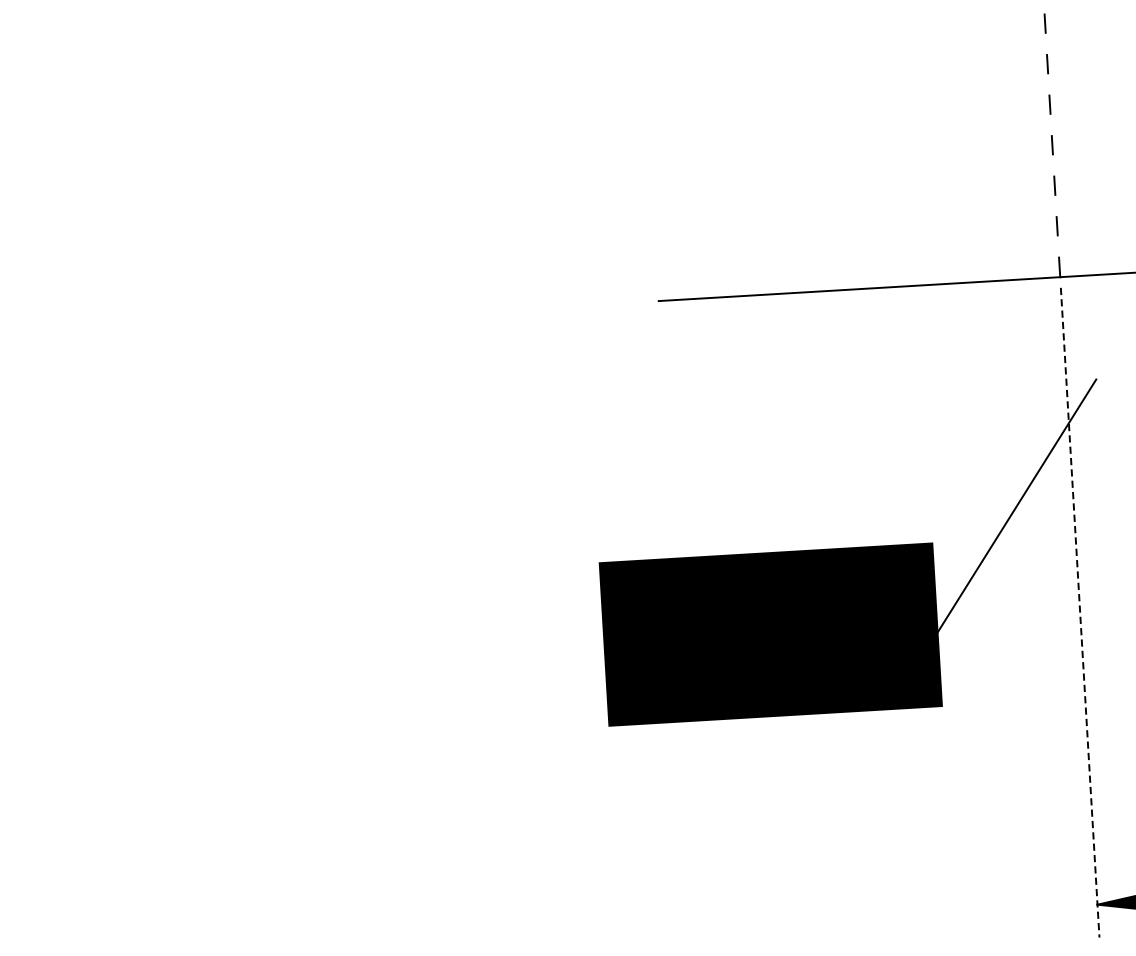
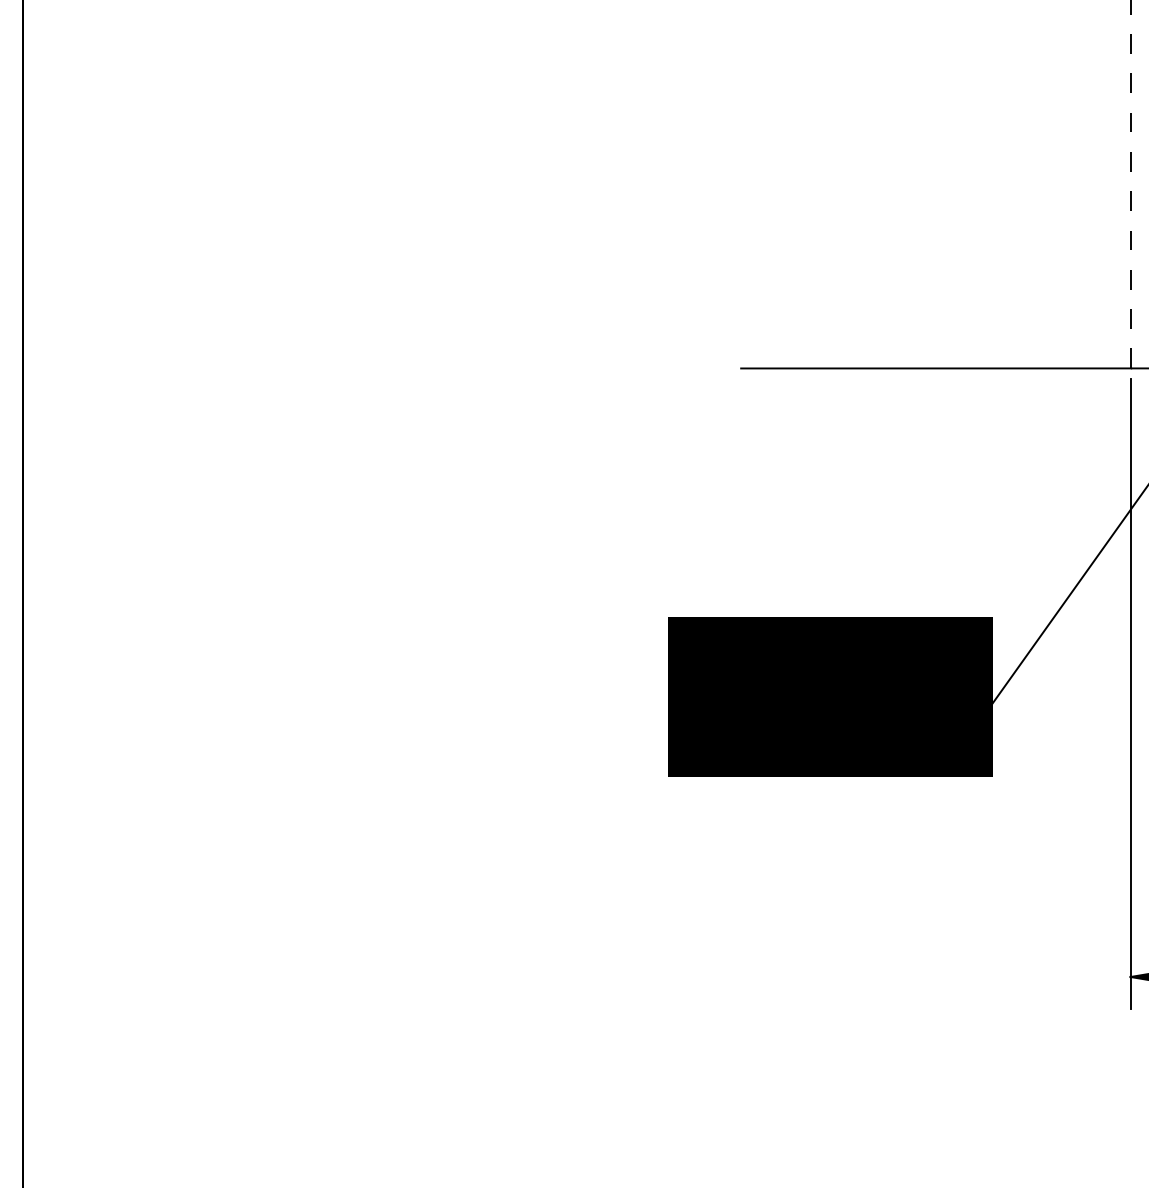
line: (1080, 613) -> (1130, 694), dashed -> solid

